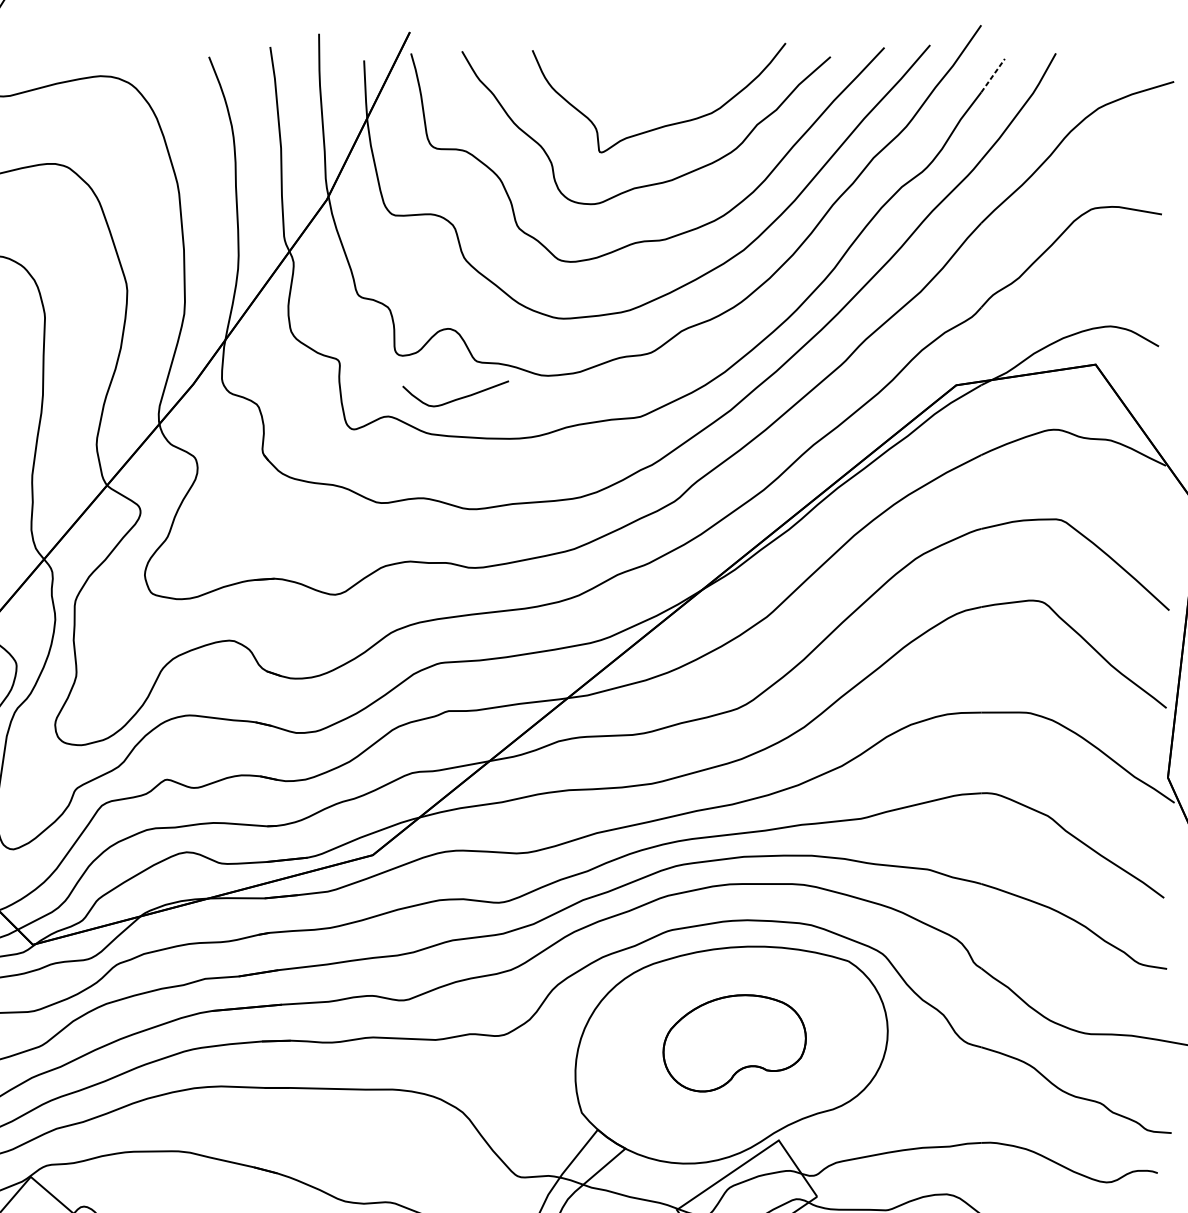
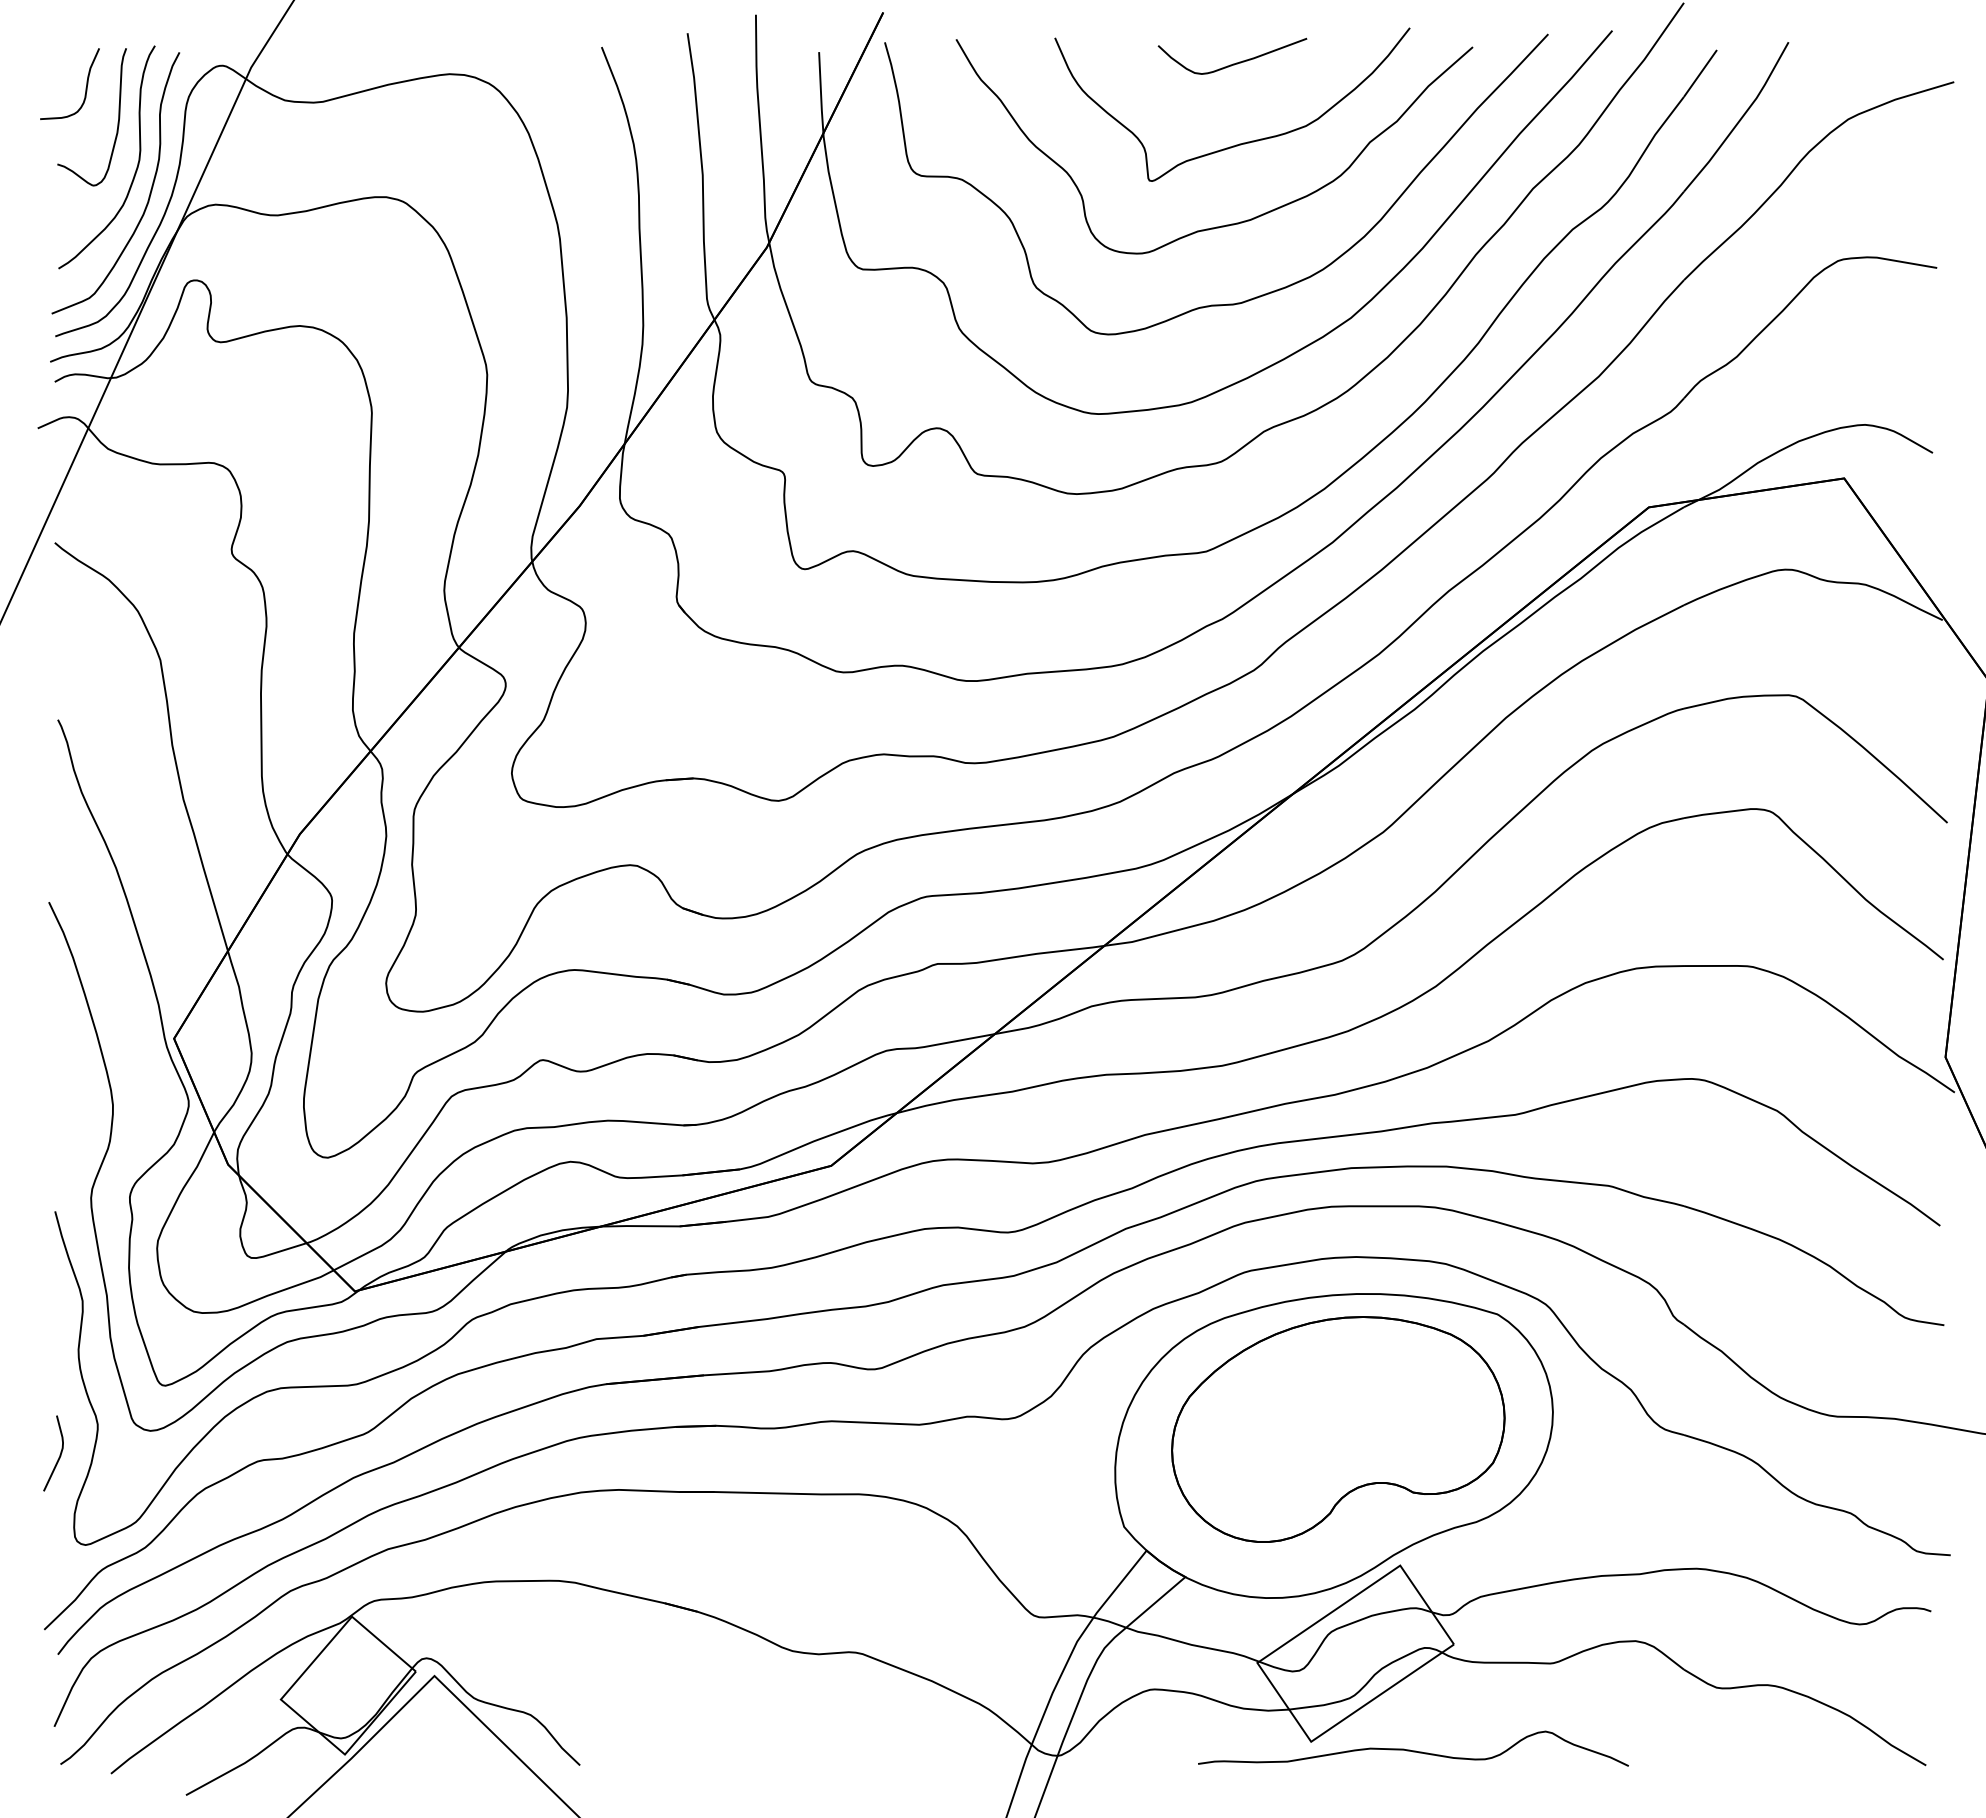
line: (993, 75) -> (1700, 73), dashed -> solid
curve: (458, 398) -> (1236, 62), moved
part: (734, 1043) -> (1338, 1429), size x1.67

